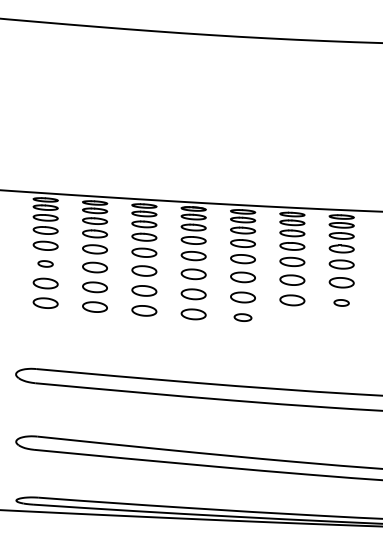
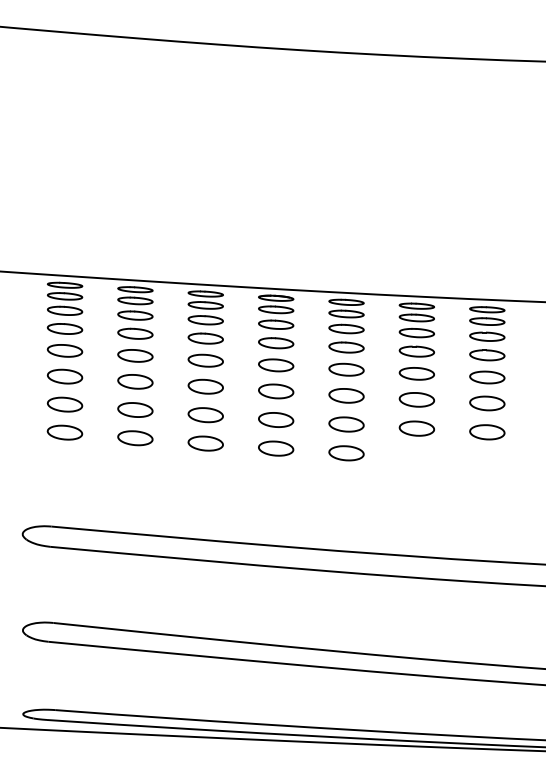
part: (45, 263) -> (64, 376), size x1.67
part: (341, 302) -> (486, 431), size x1.67
part: (242, 317) -> (345, 453), size x1.43

